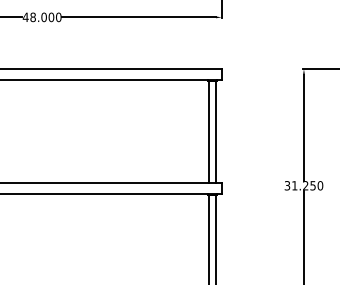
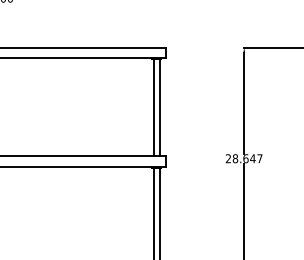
text: (303, 185) -> (243, 158), 31.250 -> 28.647

